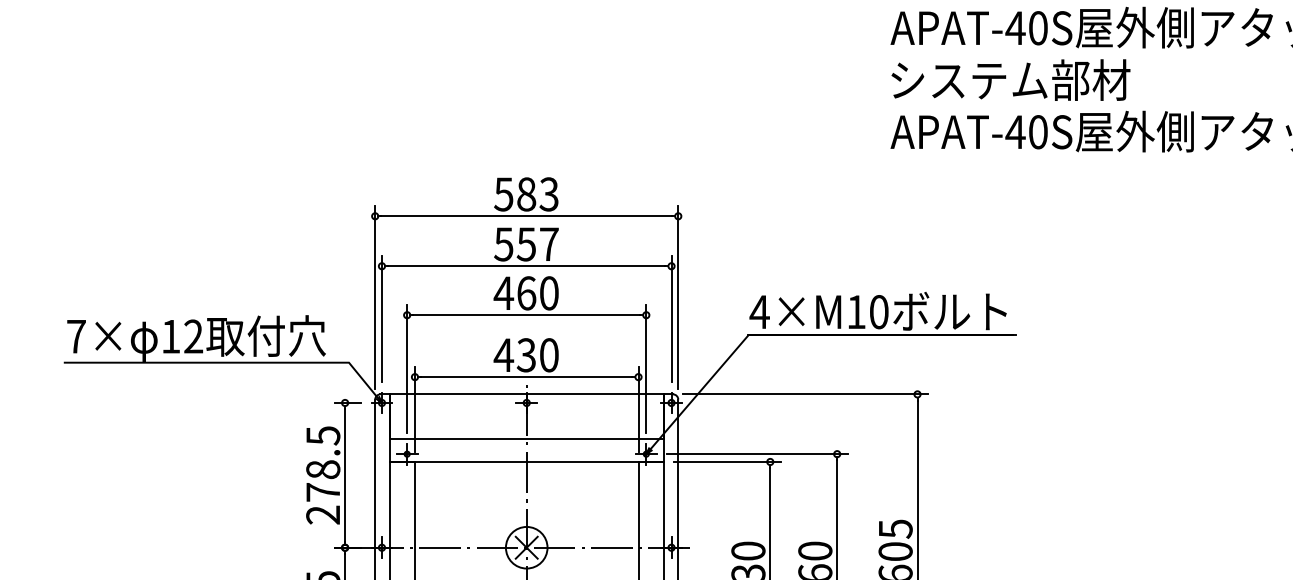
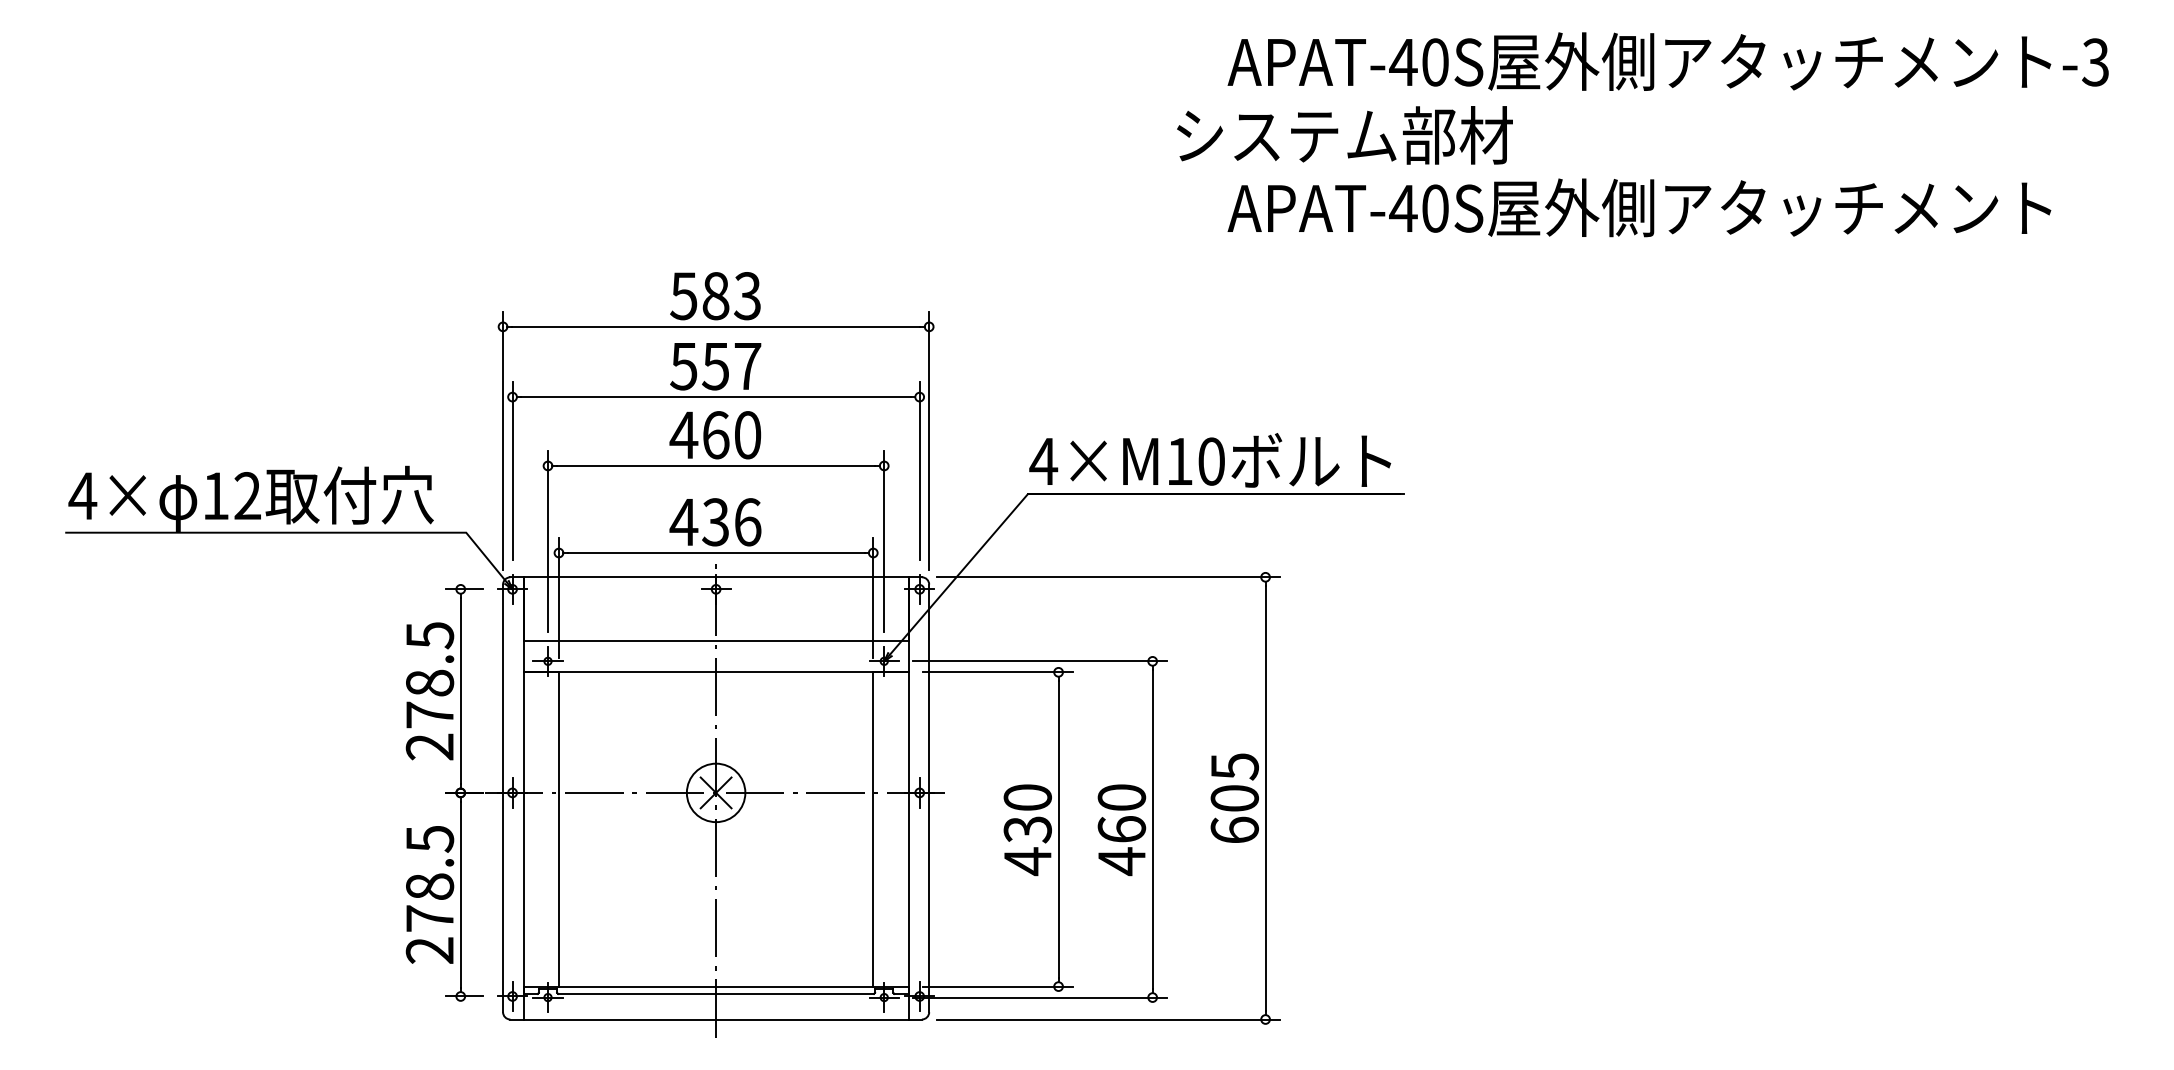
text: (1010, 80) -> (1344, 135), moved
text: (76, 336) -> (82, 495), 7× -> 4×
text: (549, 355) -> (748, 522), 430 -> 436

